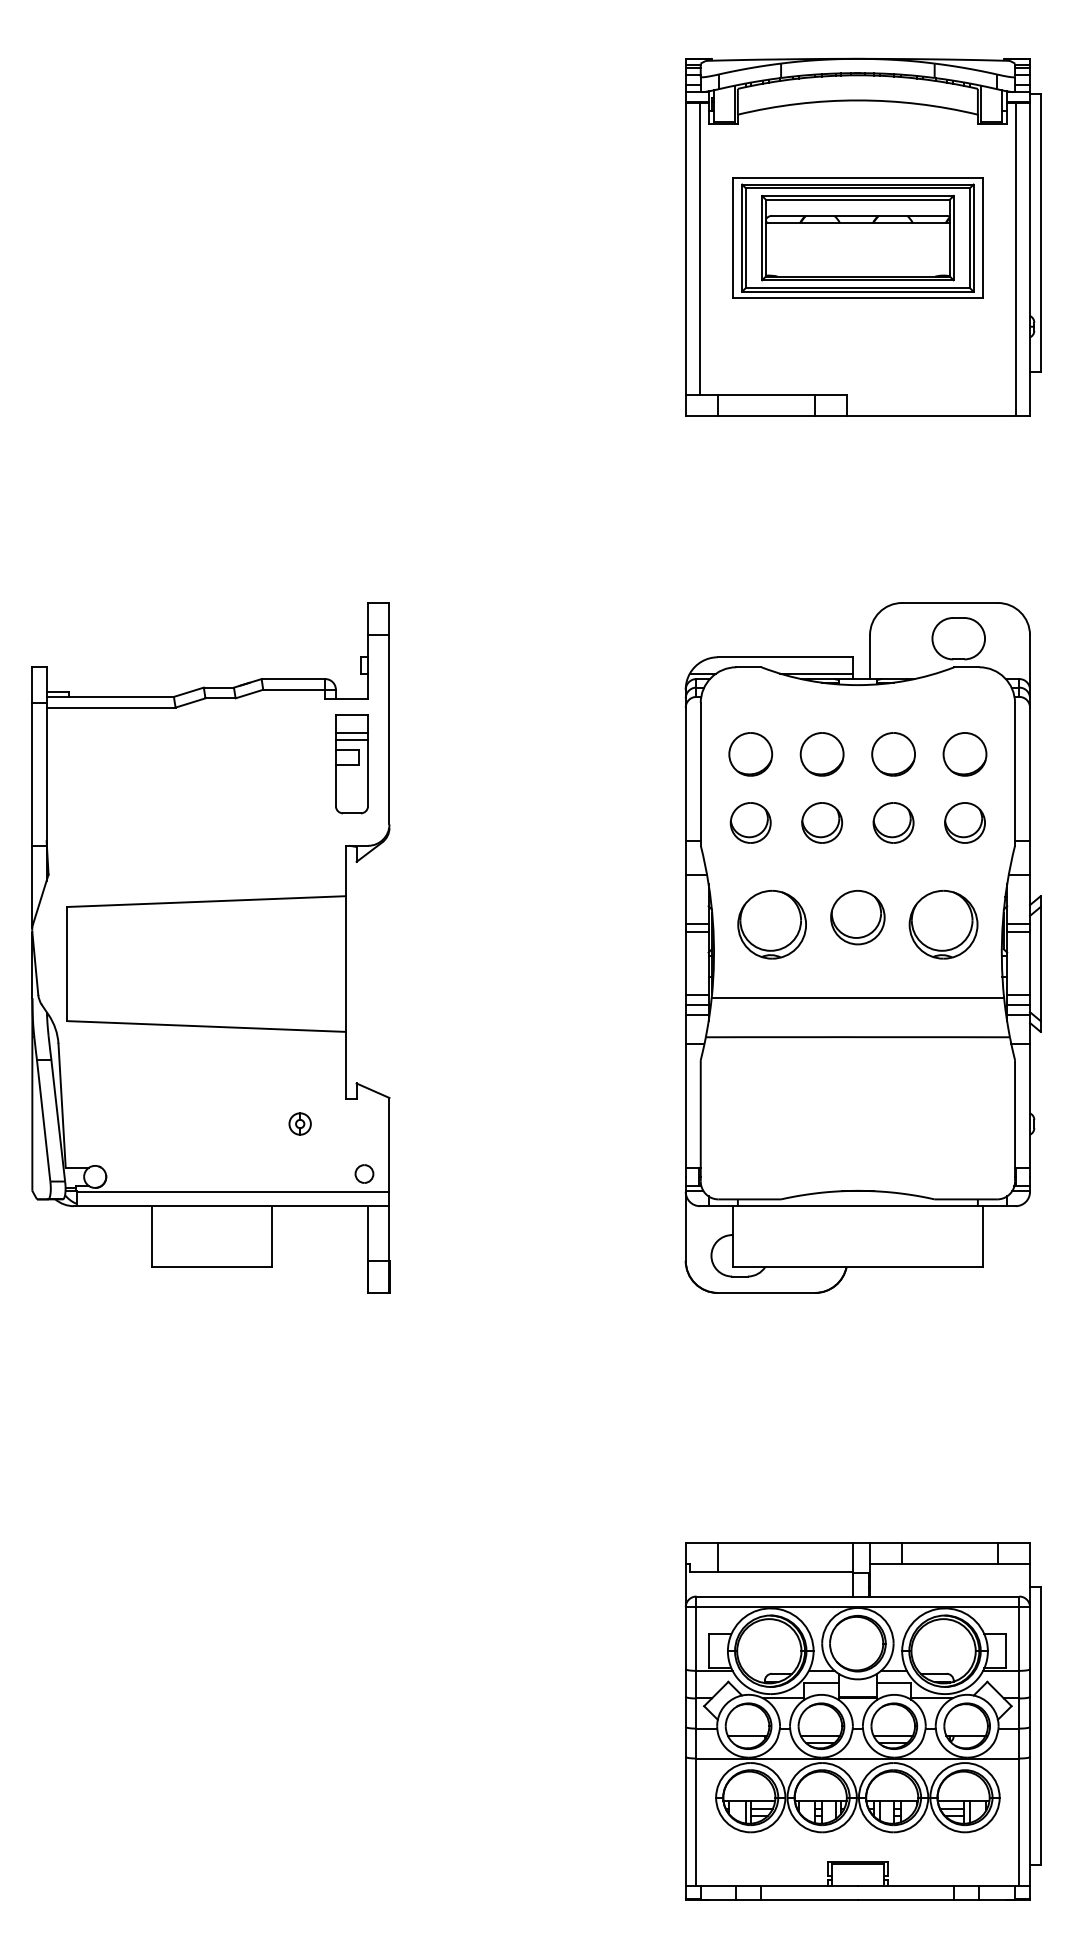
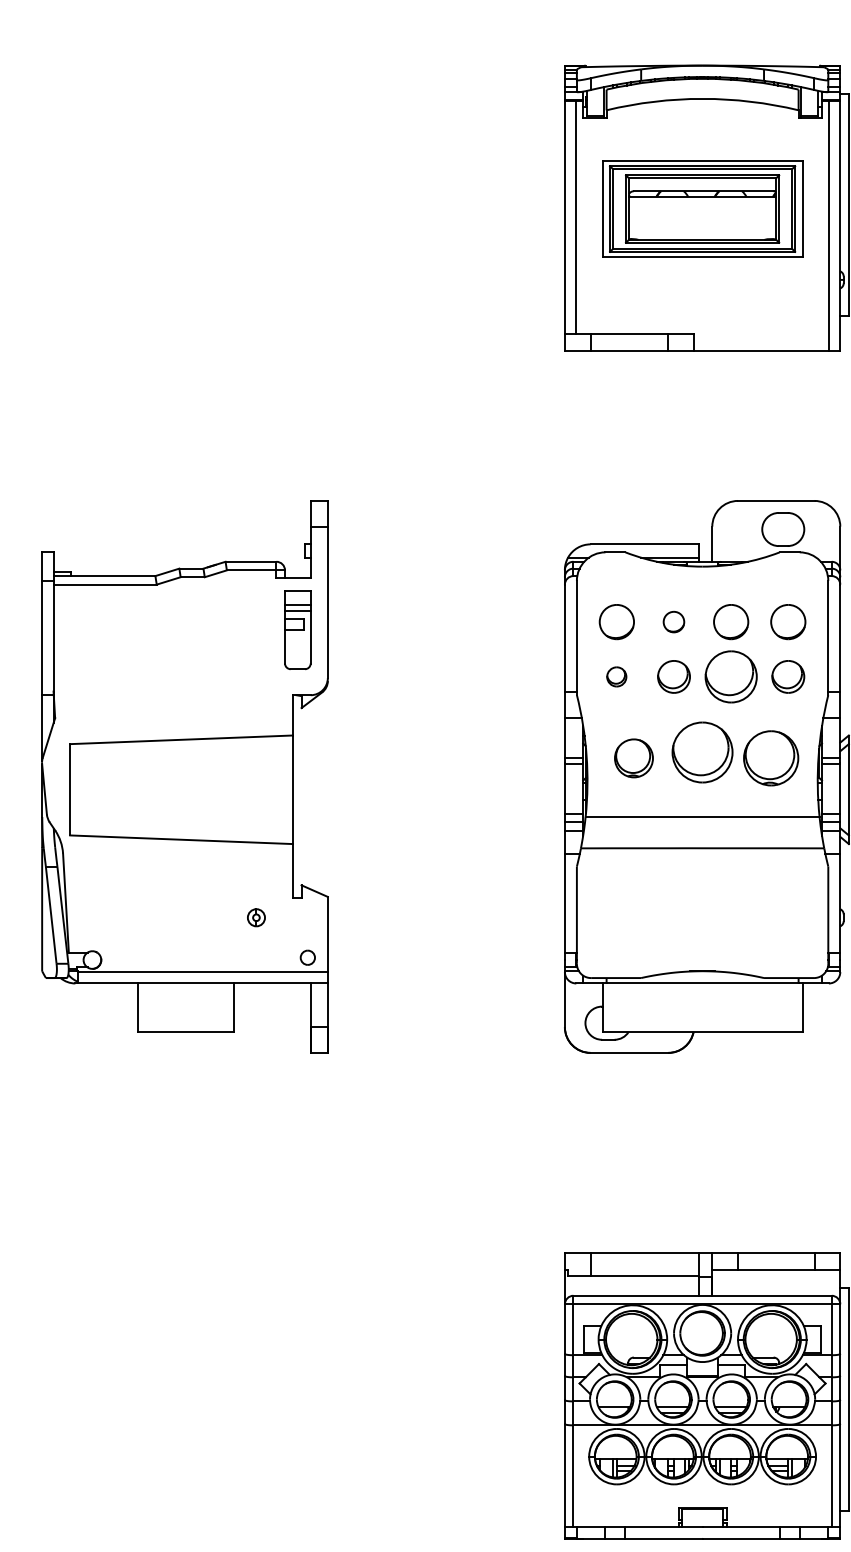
part: (821, 754) -> (673, 622), size x0.6
part: (750, 822) -> (616, 676), size x0.6
part: (893, 822) -> (731, 676), size x1.6
part: (857, 917) -> (702, 752), size x1.4
part: (771, 924) -> (633, 758), size x0.7

